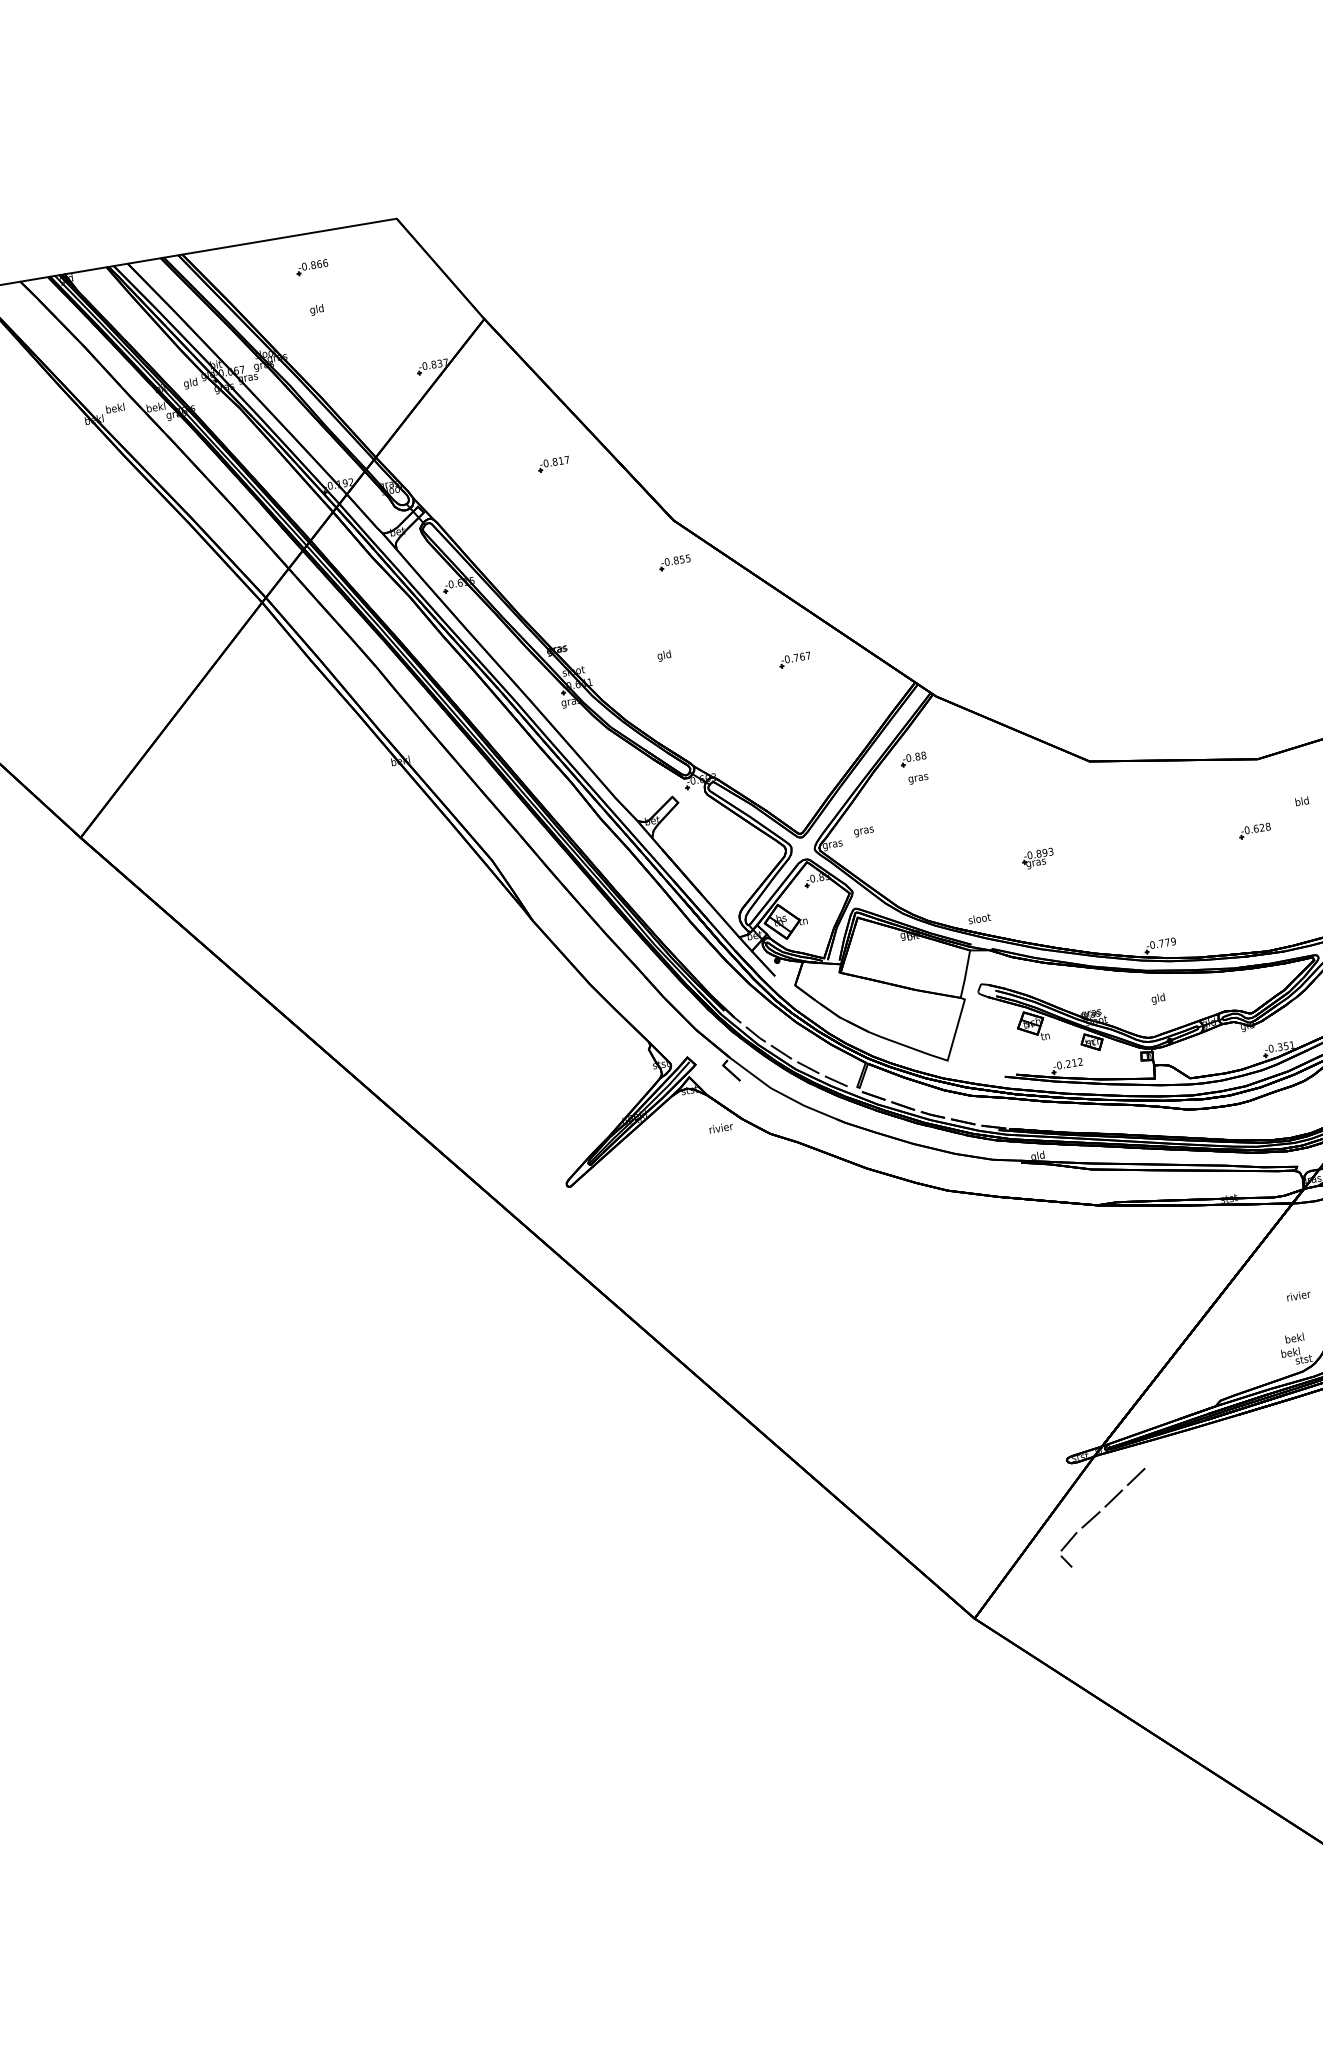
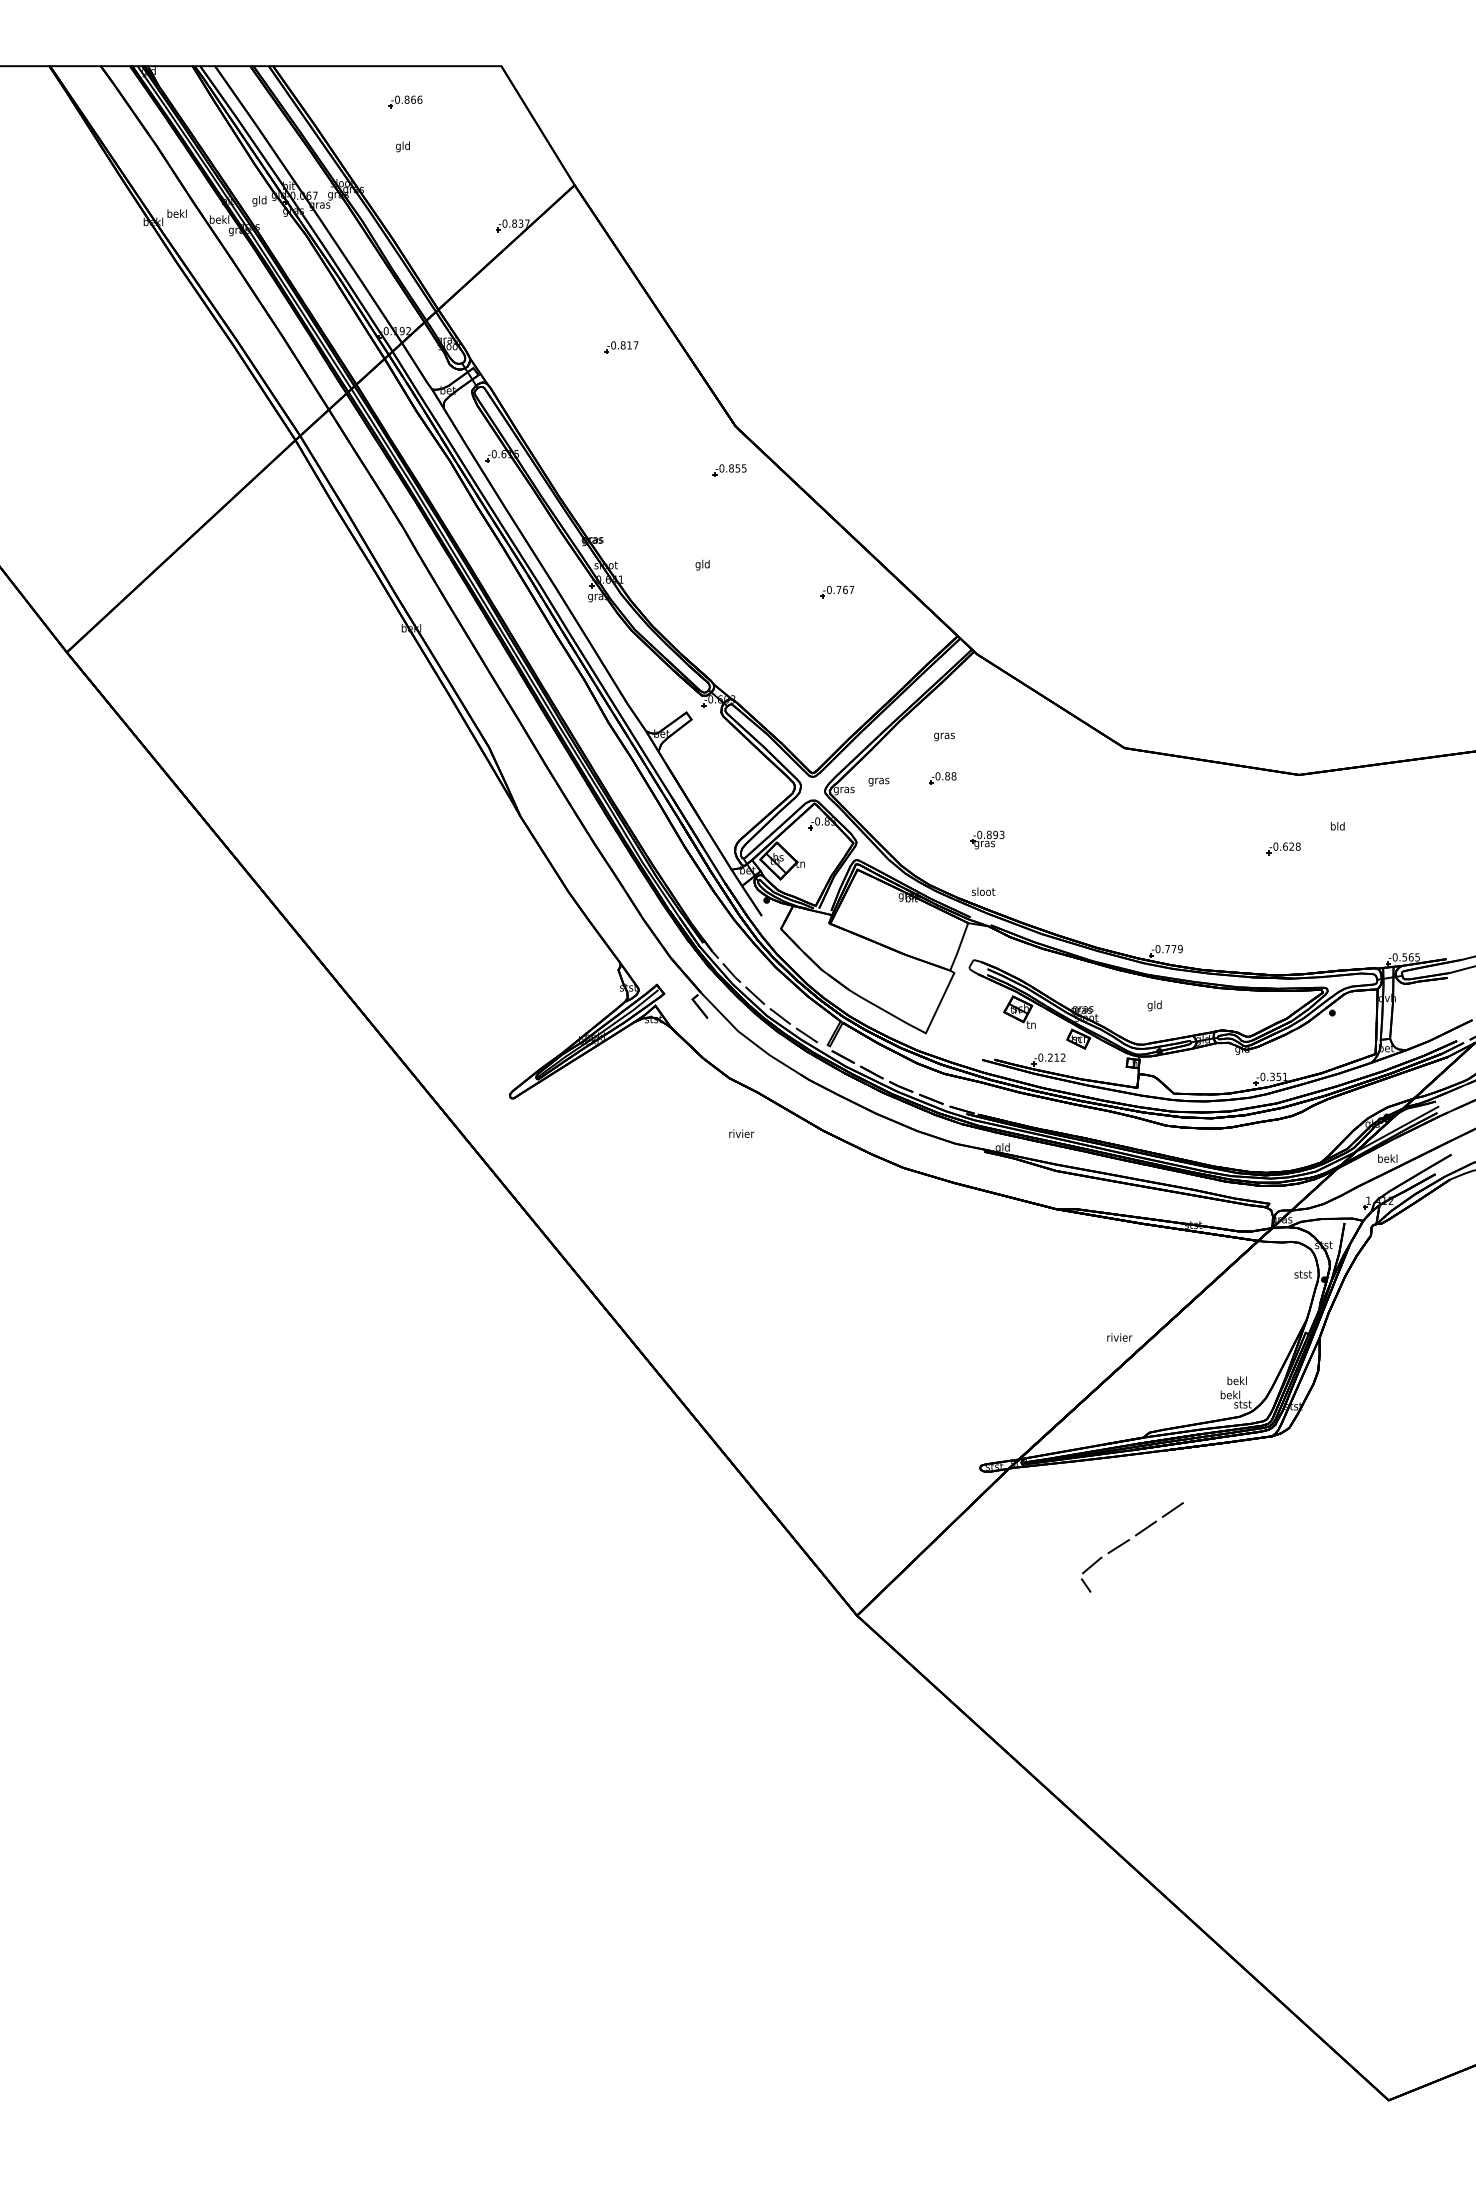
part: (913, 759) -> (942, 778), moved
part: (1038, 858) -> (987, 839), moved
text: (720, 1127) -> (741, 1133), moved
text: (1298, 1295) -> (1119, 1337), moved
line: (1098, 1514) -> (1127, 1542), moved

